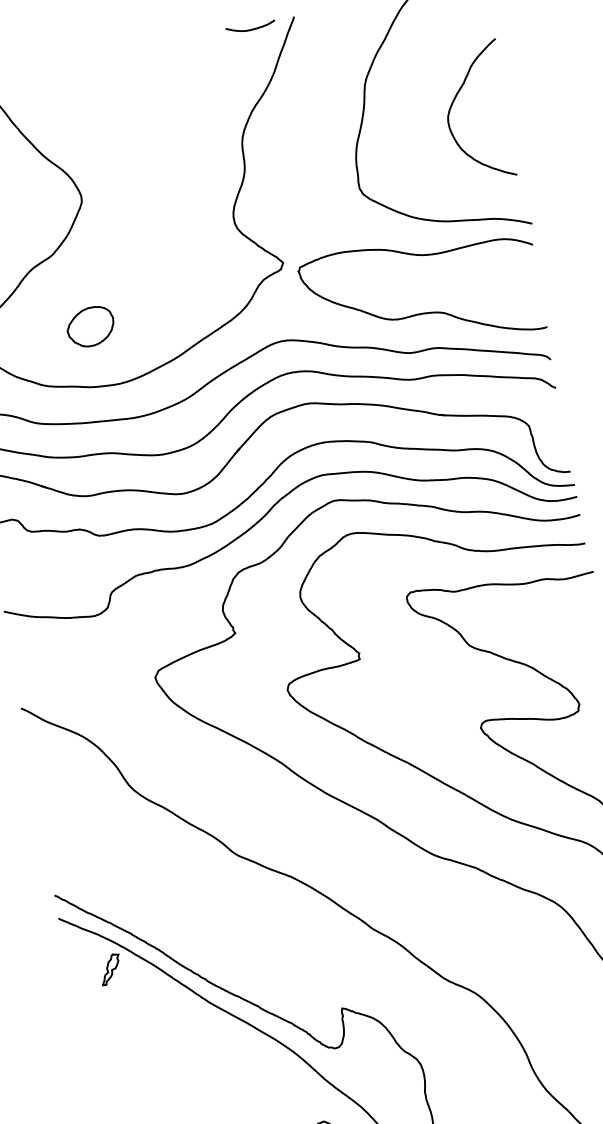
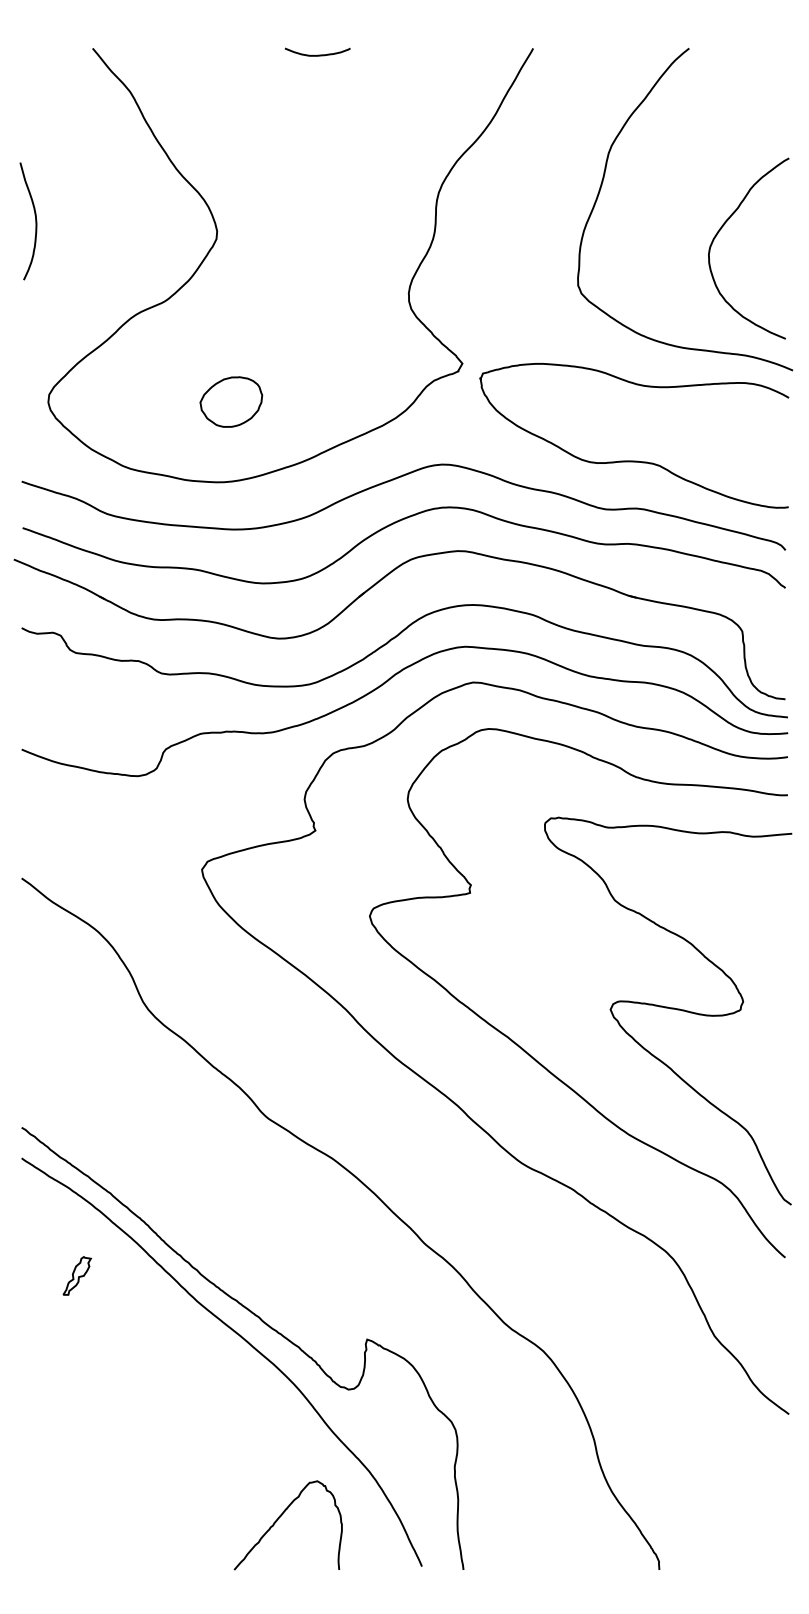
curve: (250, 29) -> (317, 54), moved
curve: (454, 101) -> (721, 229), moved
part: (90, 326) -> (231, 401), moved
part: (110, 969) -> (77, 1275), moved

